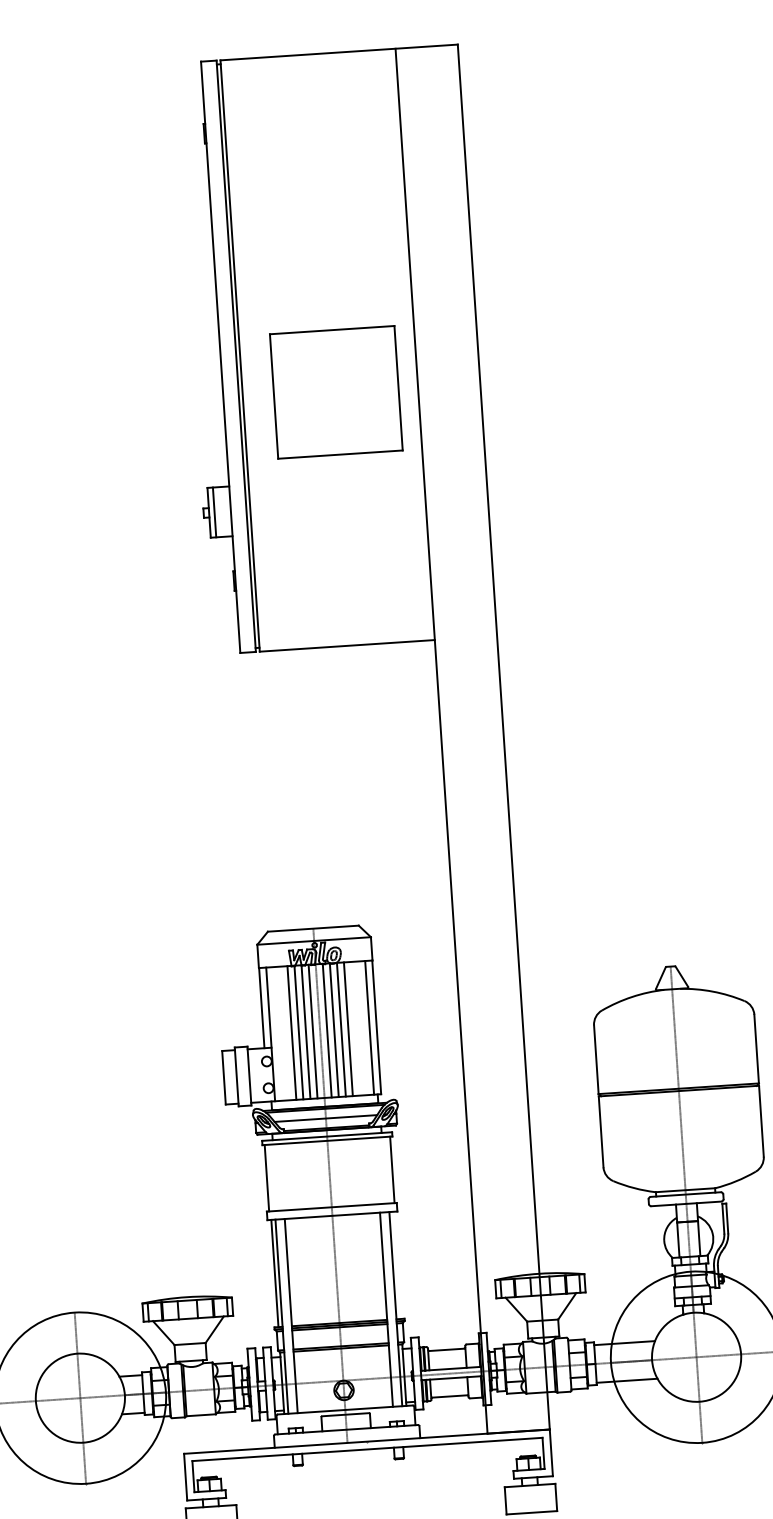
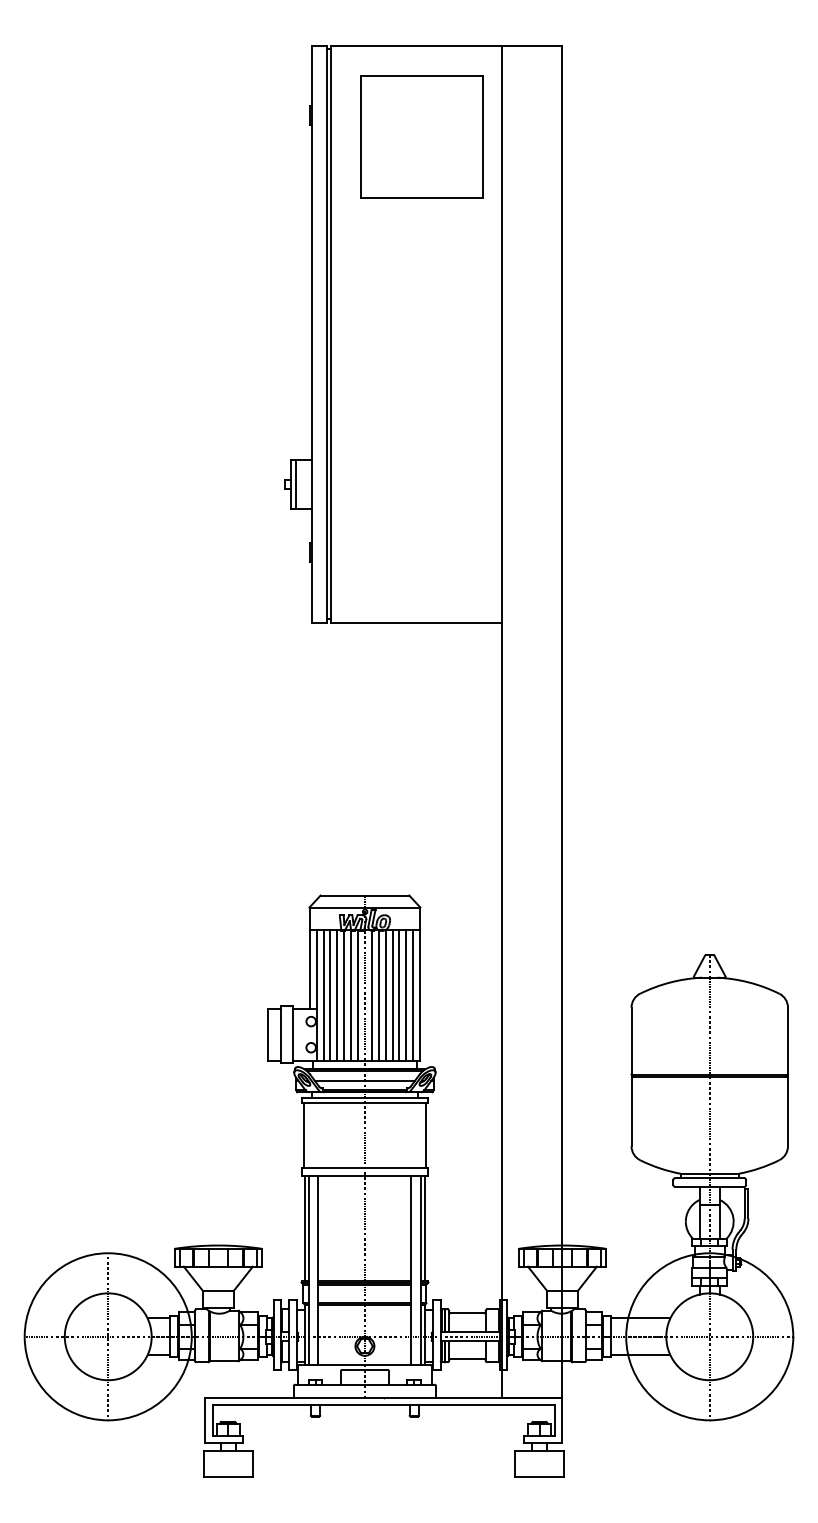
part: (335, 392) -> (421, 136), moved
line: (355, 1028) -> (399, 995), added
line: (362, 1028) -> (406, 995), added
line: (277, 1033) -> (323, 995), added
line: (284, 1033) -> (330, 995), added
line: (396, 1264) -> (424, 1227), added

